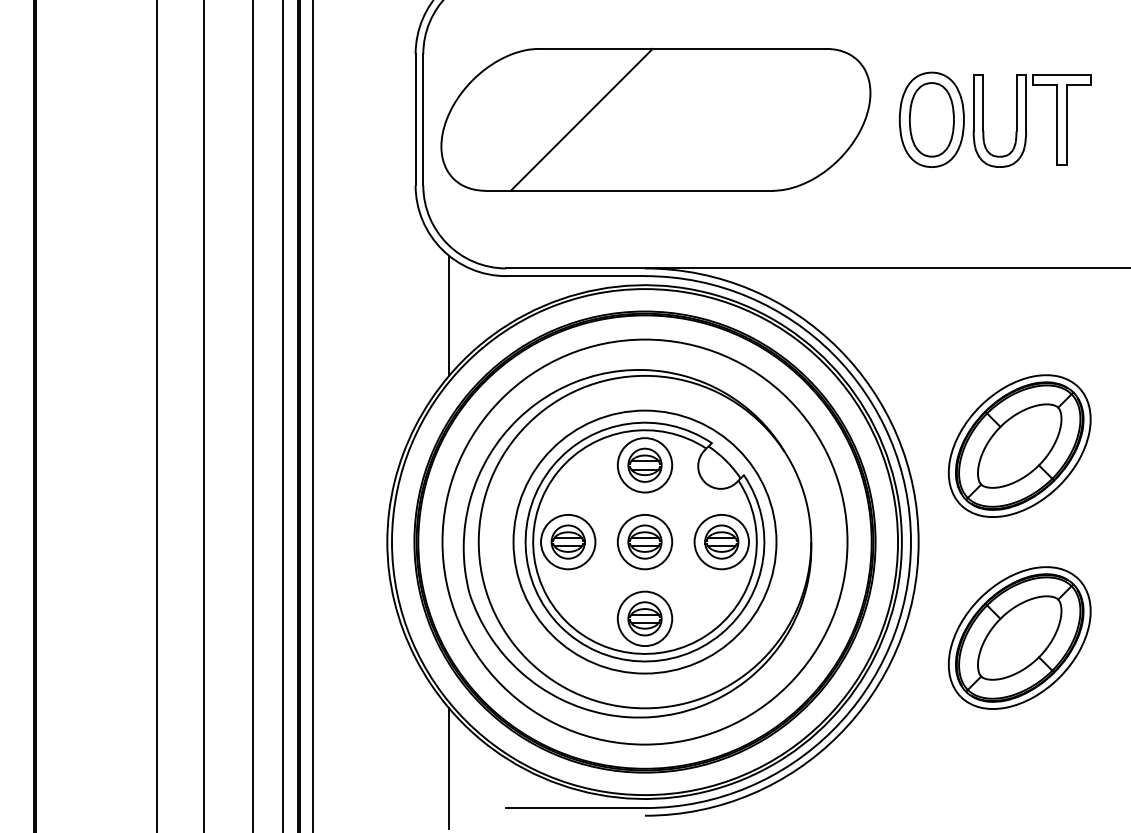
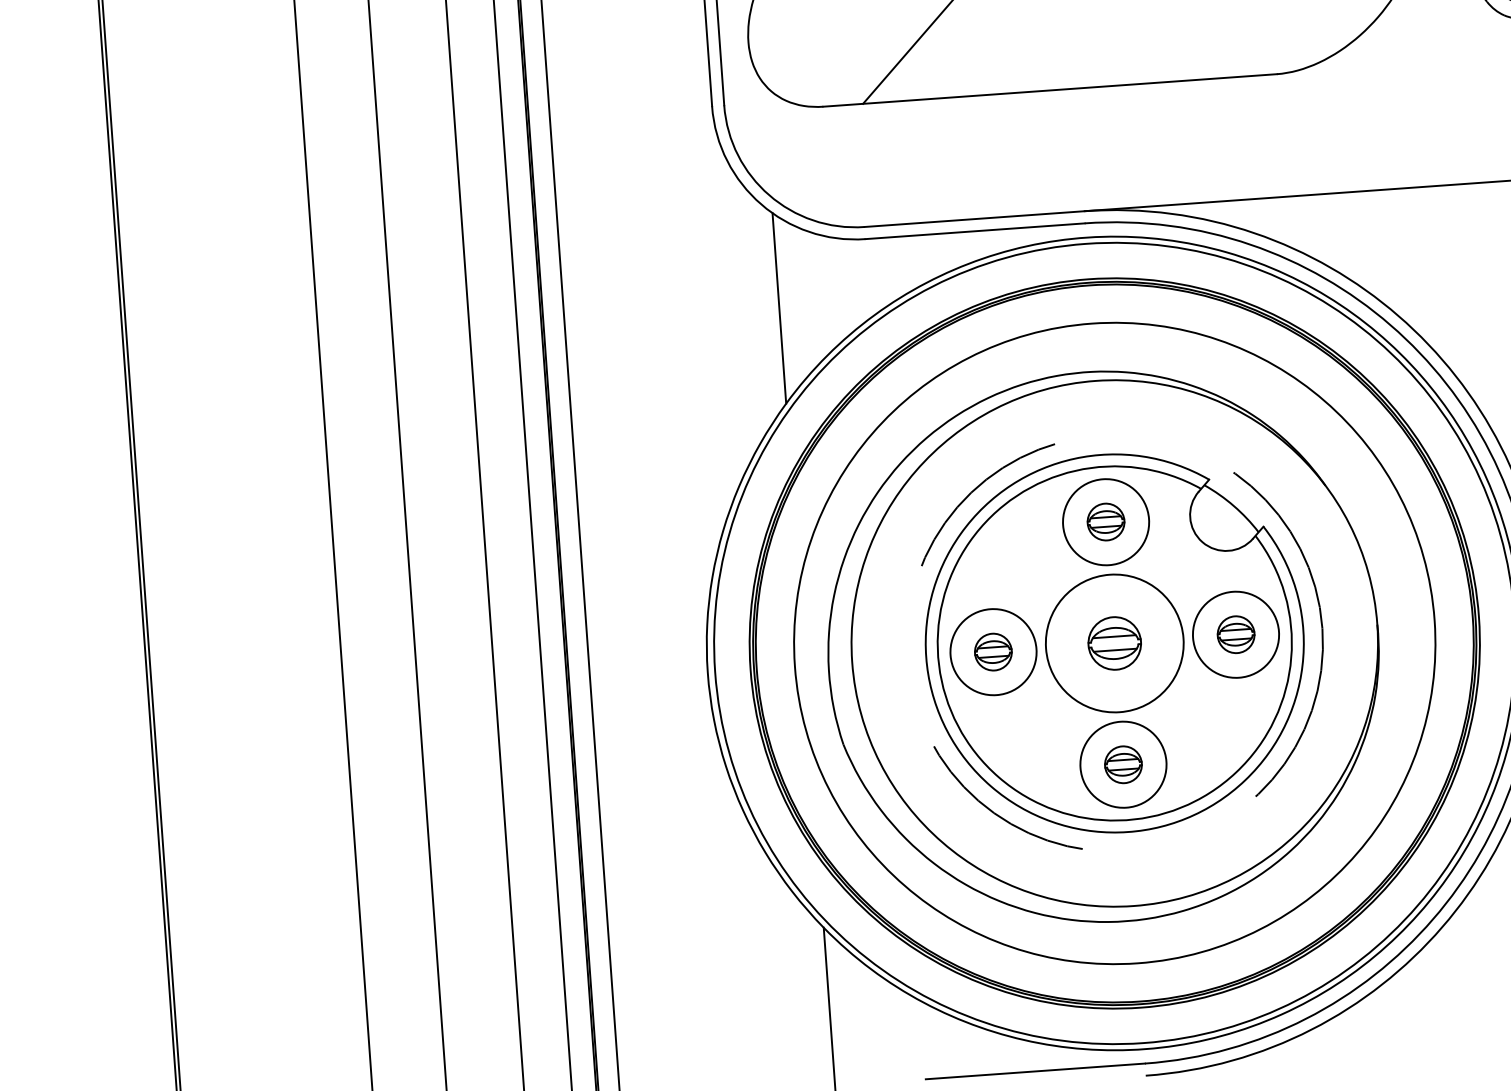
part: (644, 464) -> (1105, 520), size x0.7
part: (567, 541) -> (992, 651), size x0.7
circle: (644, 541) -> (1113, 642), size x1.6
circle: (644, 541) -> (1113, 642), solid -> dashed
part: (721, 541) -> (1235, 633), size x0.7
part: (644, 618) -> (1122, 764), size x0.7

